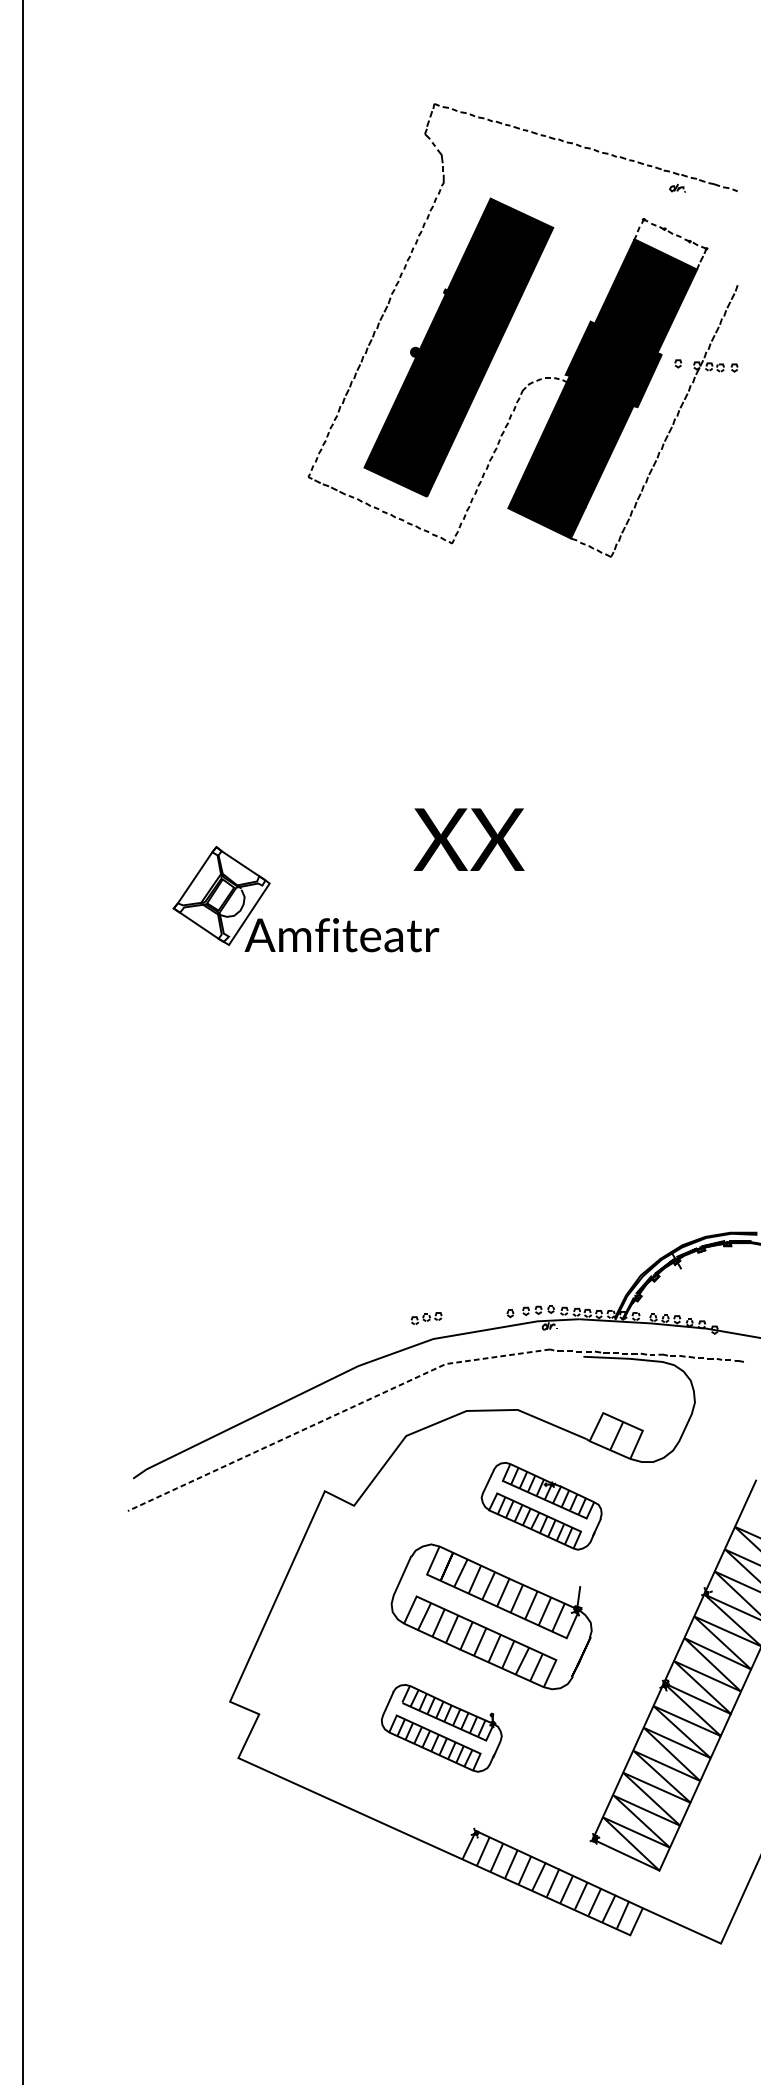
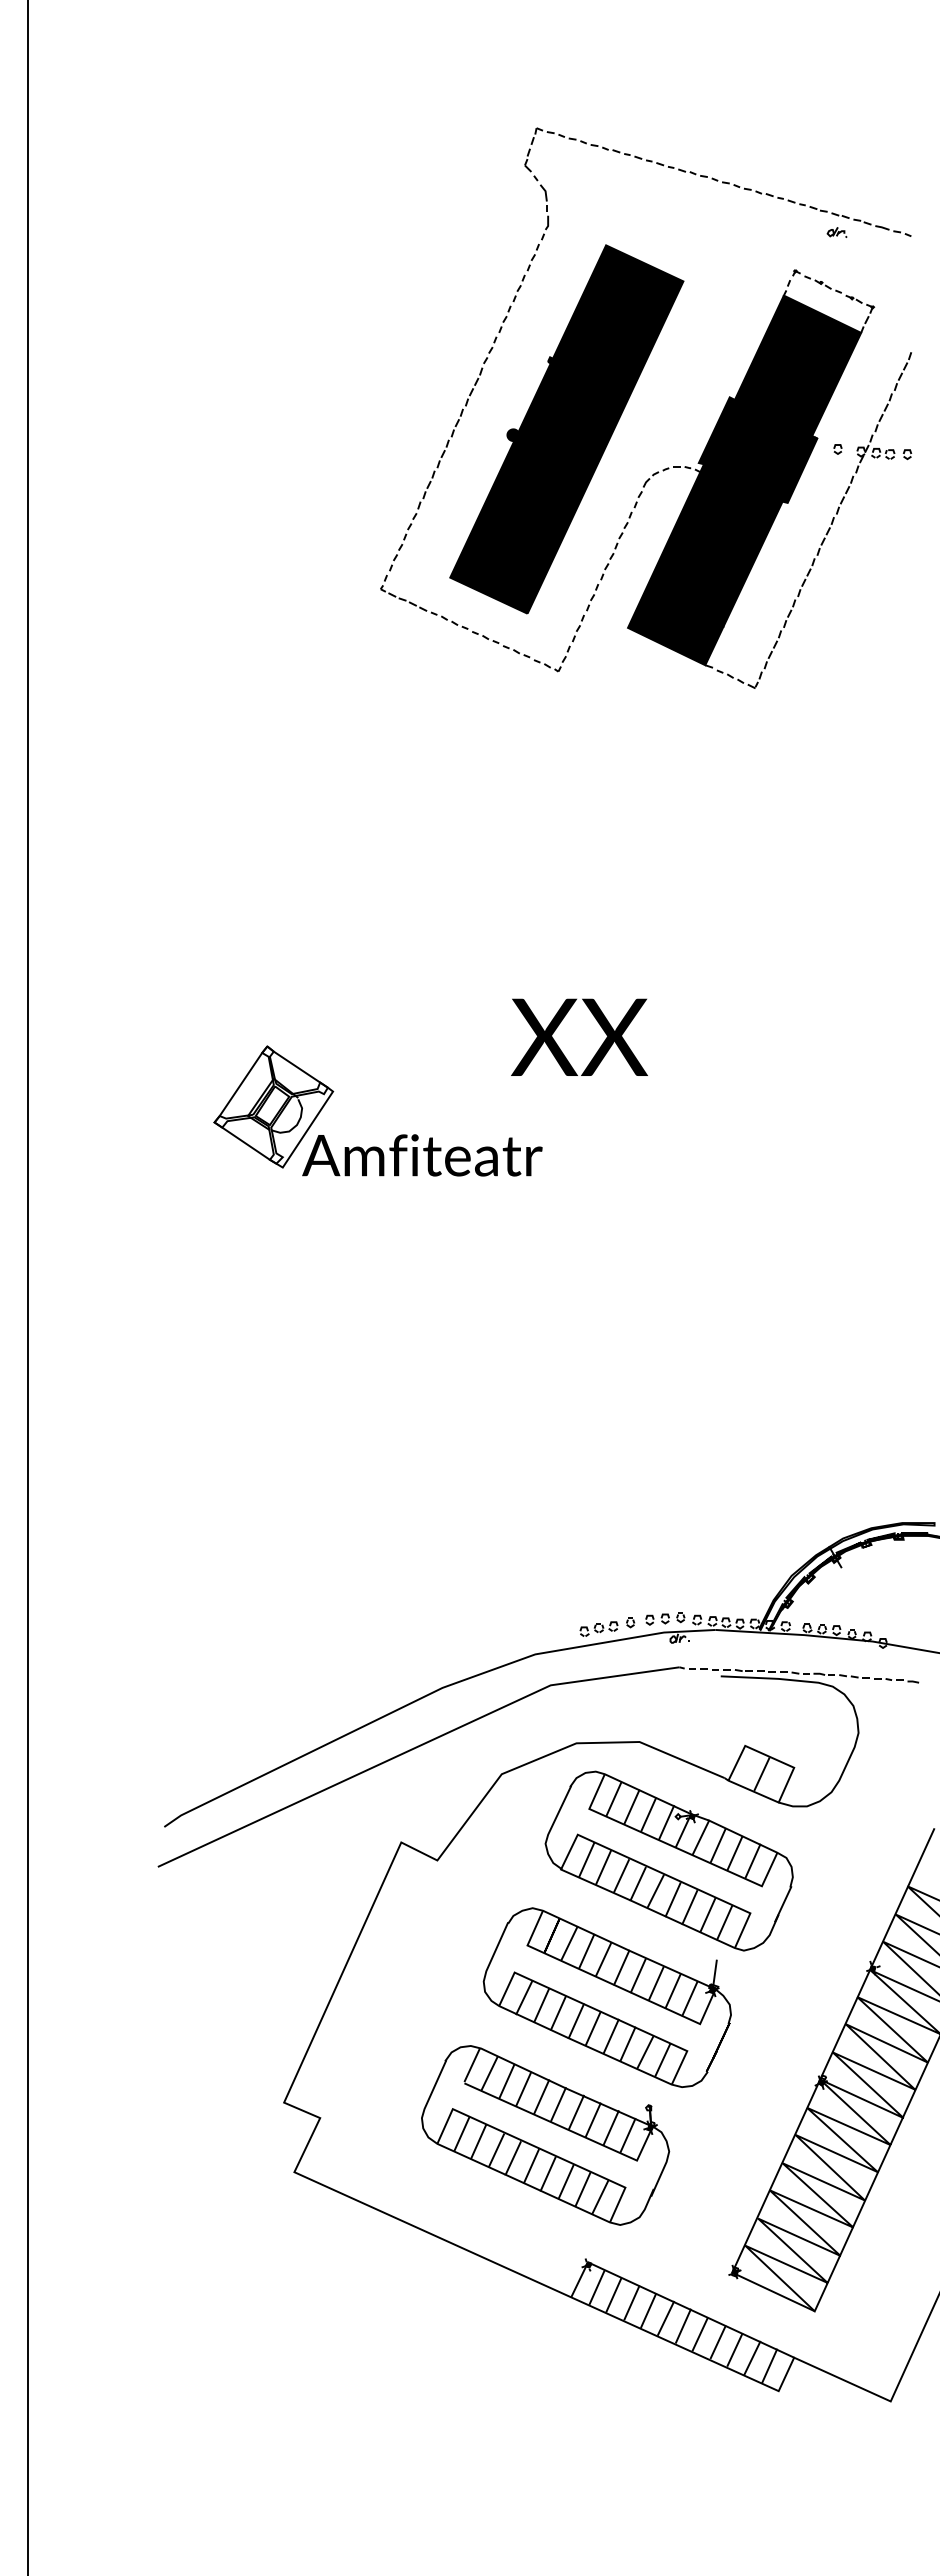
part: (426, 1318) -> (598, 1628), moved
line: (334, 1415) -> (413, 1748), dashed -> solid
part: (541, 1505) -> (668, 1860), size x1.67
part: (441, 1728) -> (545, 2135), size x1.67

